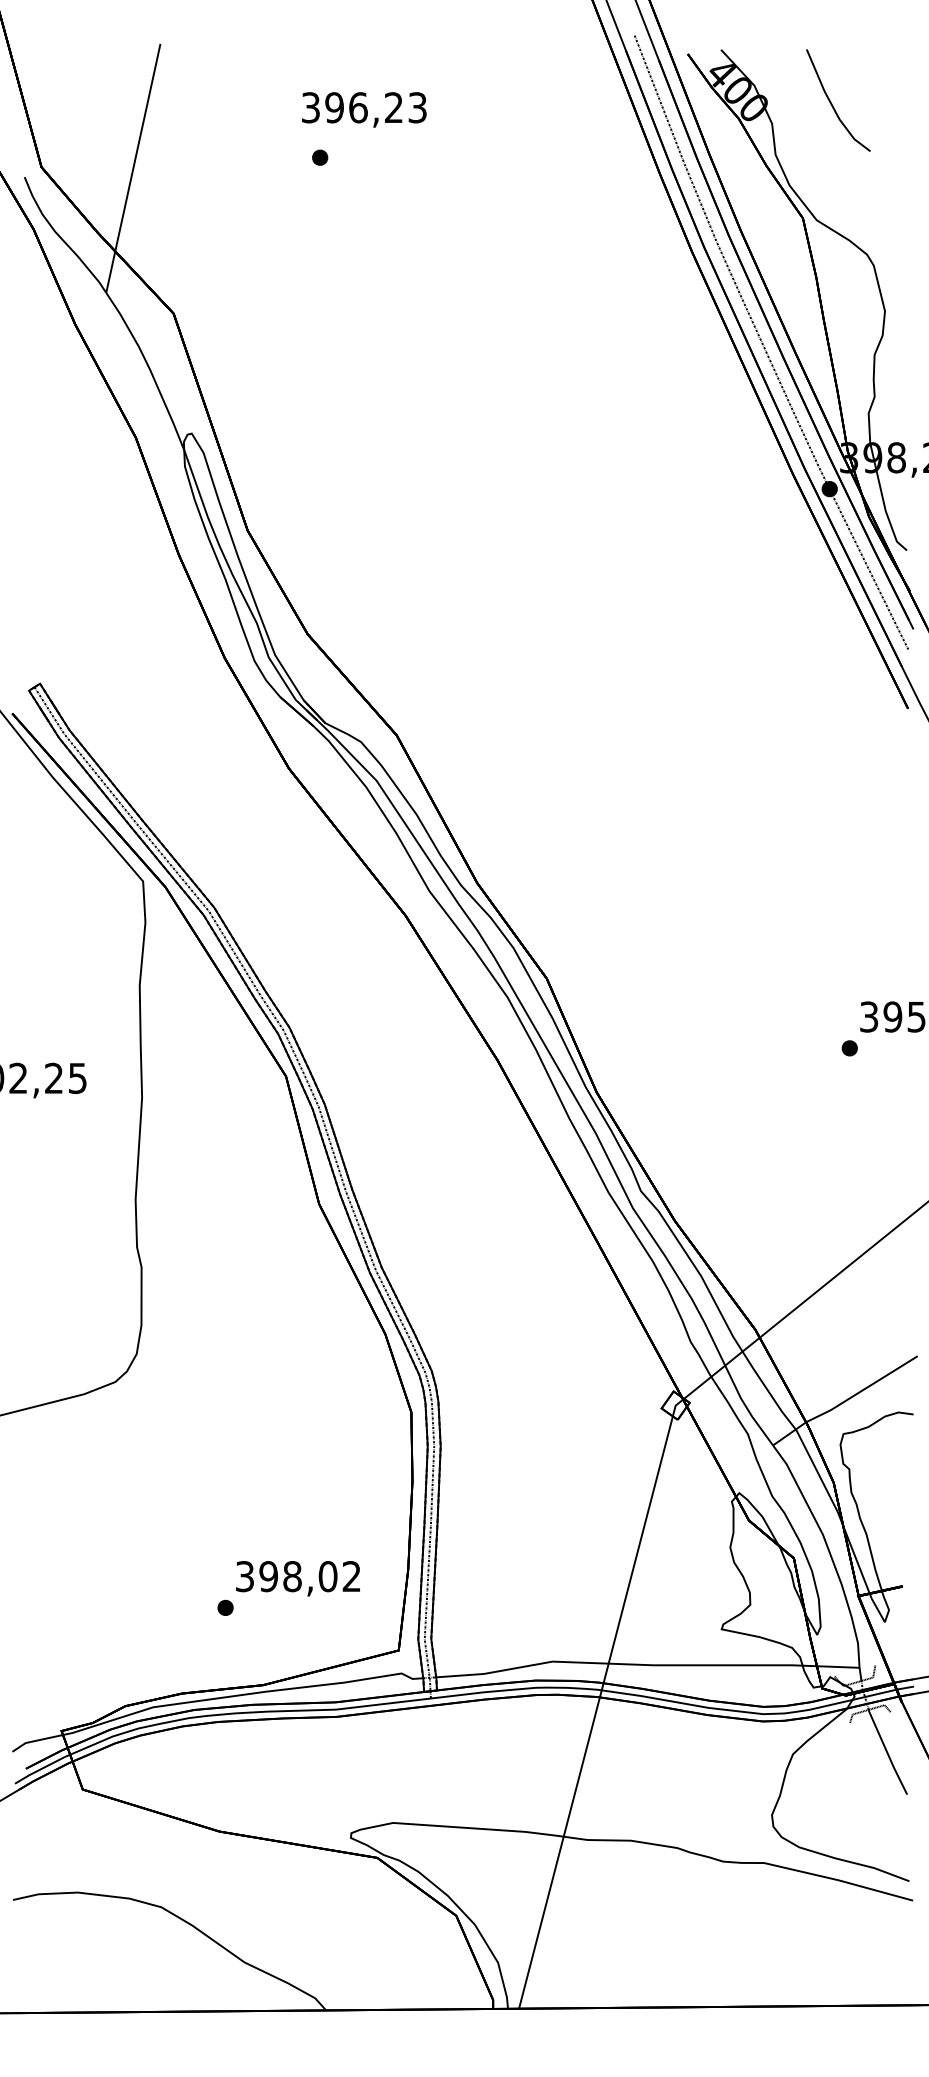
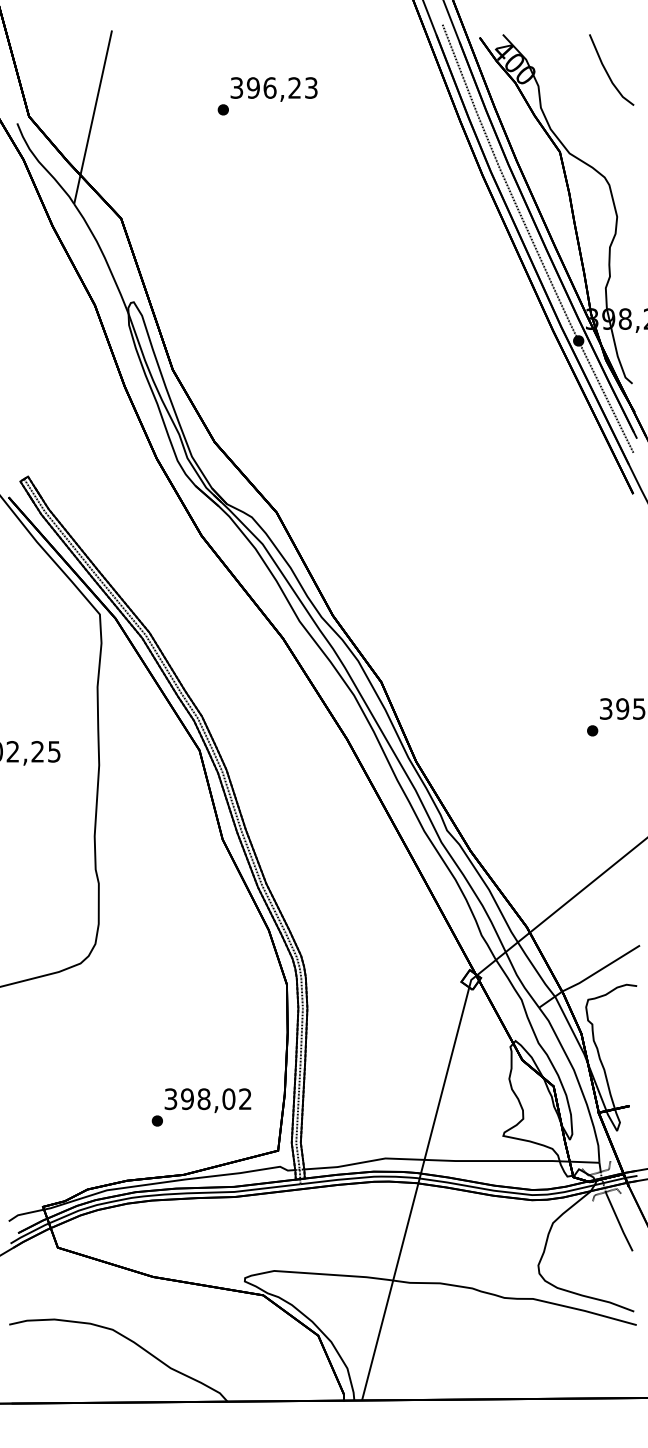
line: (832, 102) -> (607, 71), moved
text: (363, 109) -> (273, 89), moved

